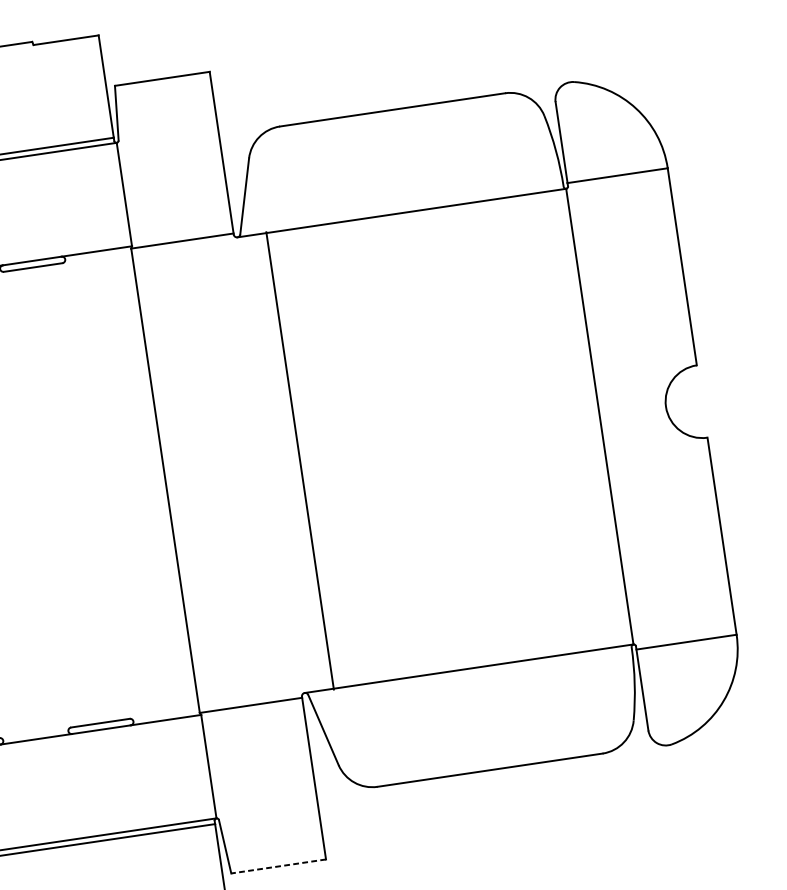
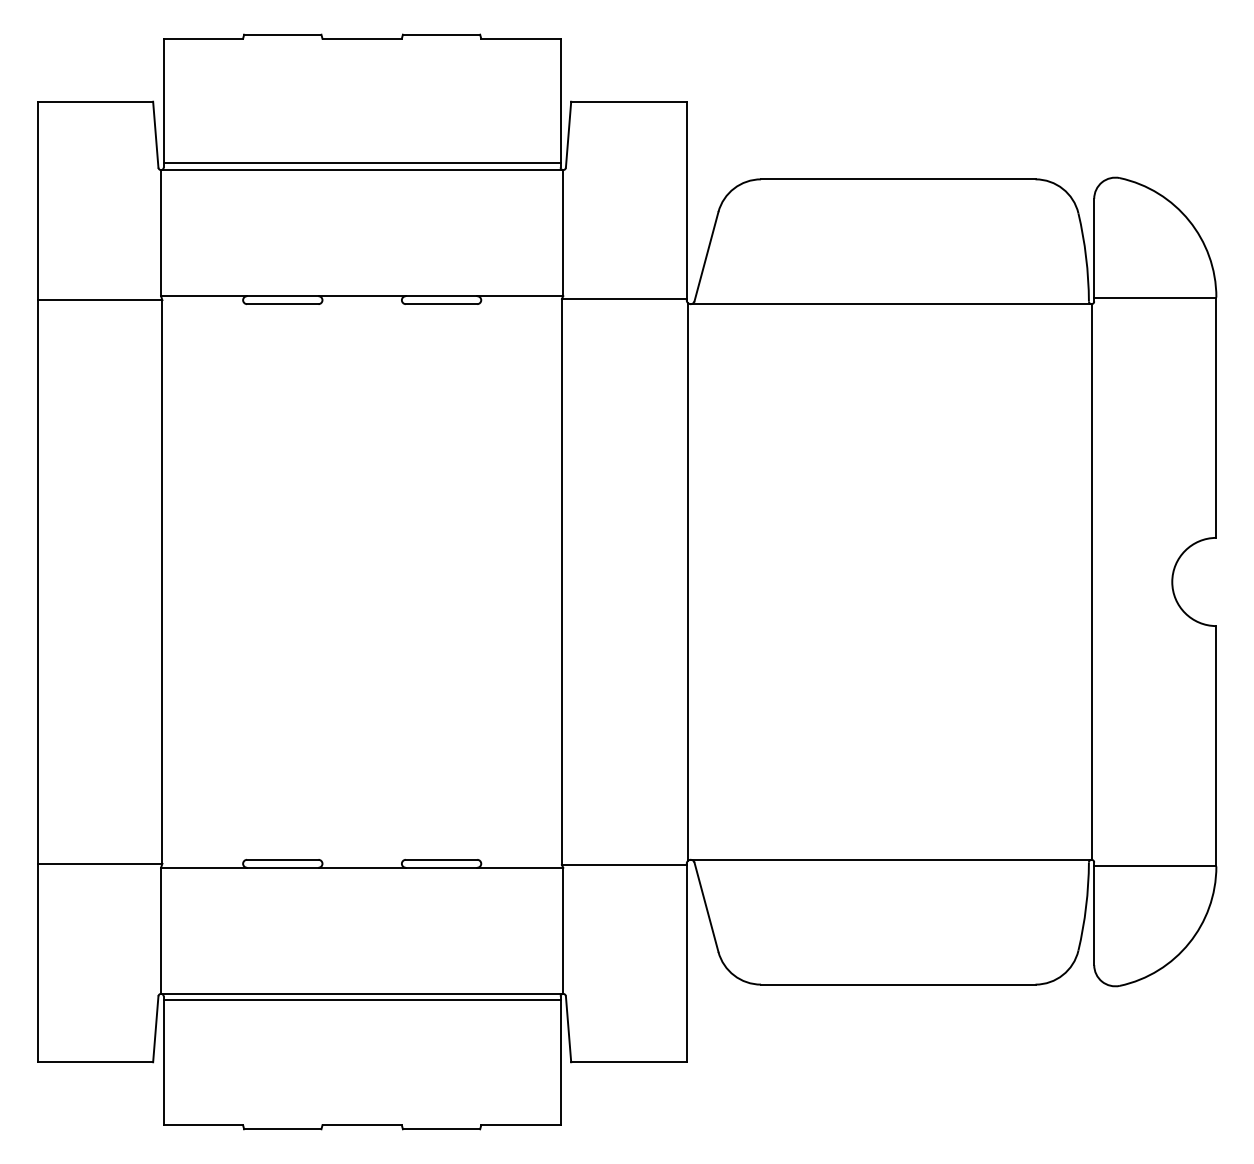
line: (300, 460) -> (688, 581), moved
line: (278, 866) -> (628, 1062), dashed -> solid

